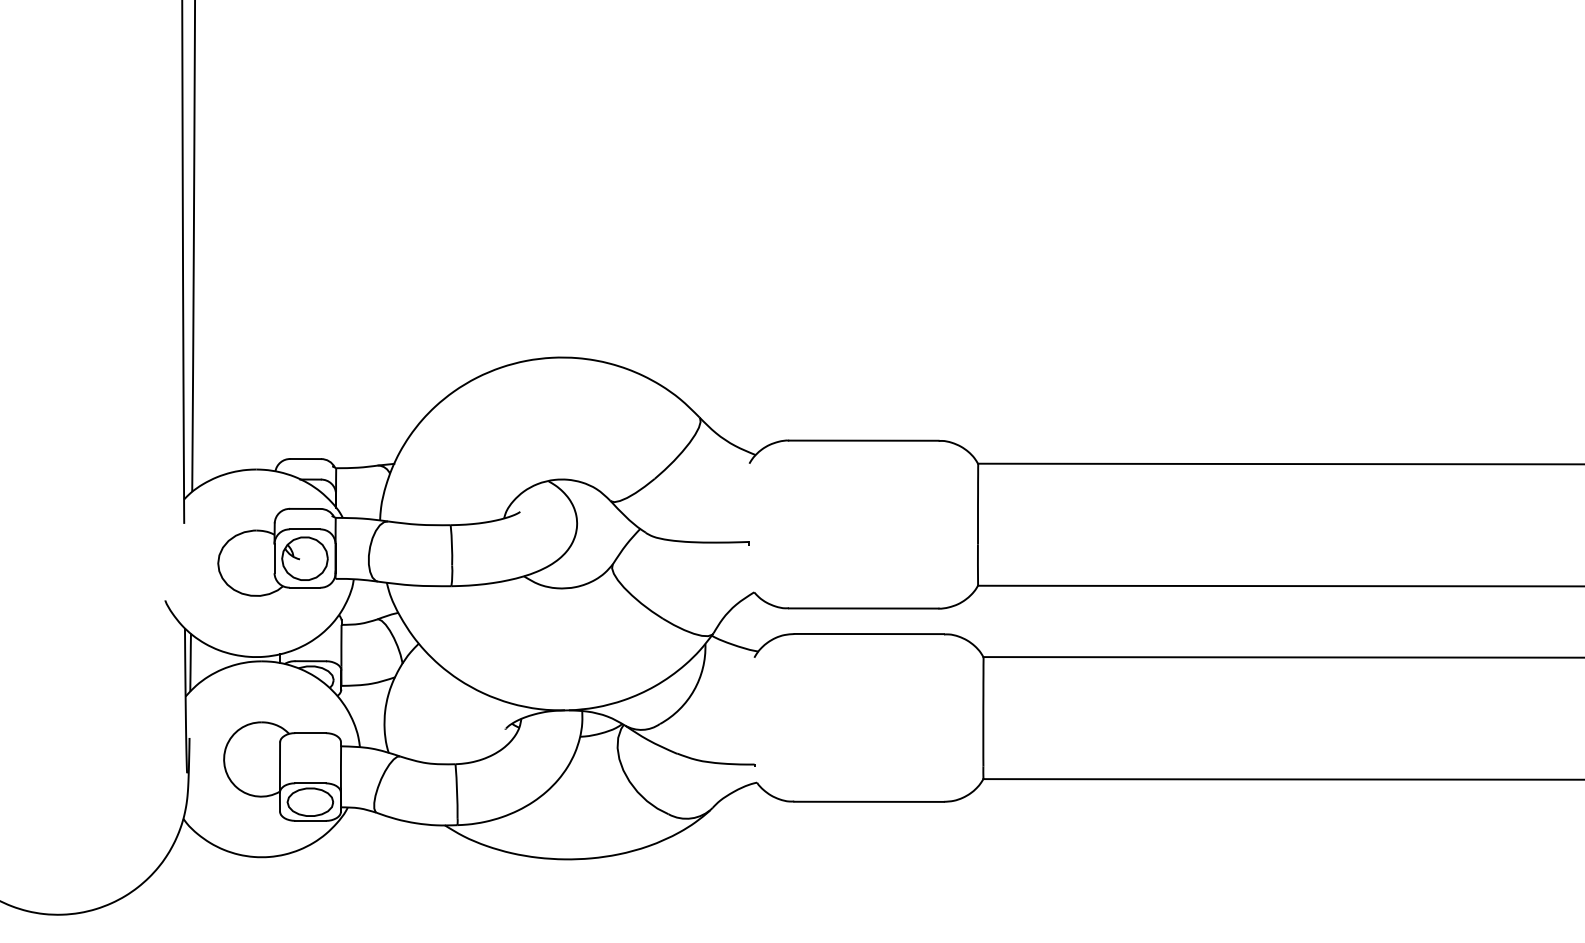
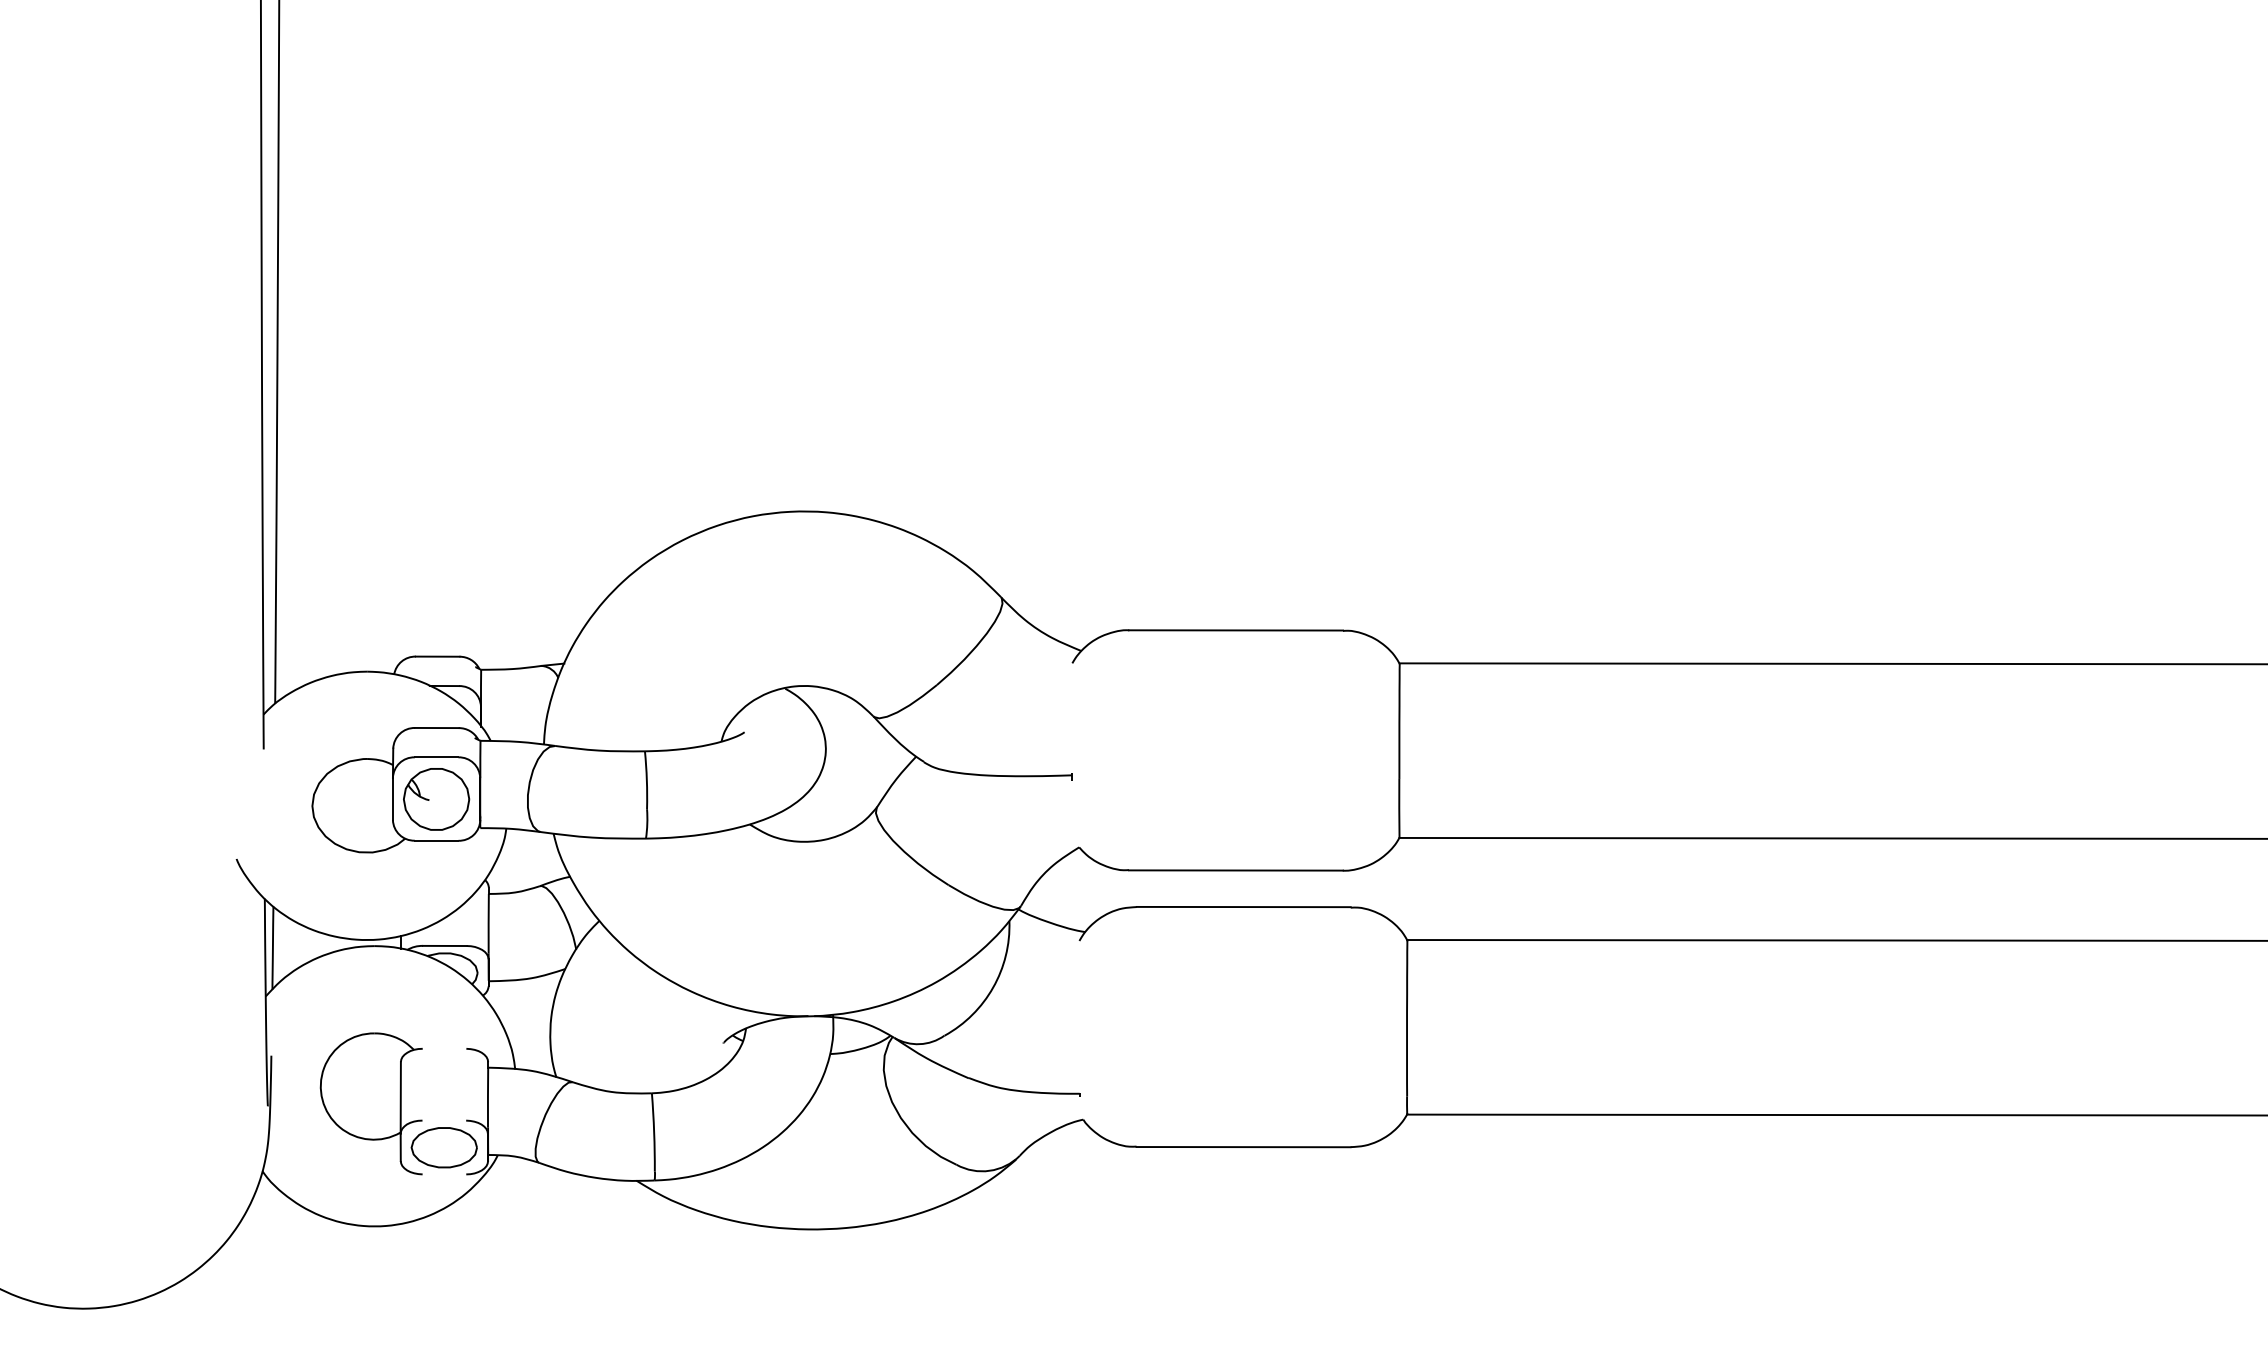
line: (310, 733) -> (444, 1049), removed
line: (310, 783) -> (444, 1120), removed
line: (310, 820) -> (444, 1173), removed

